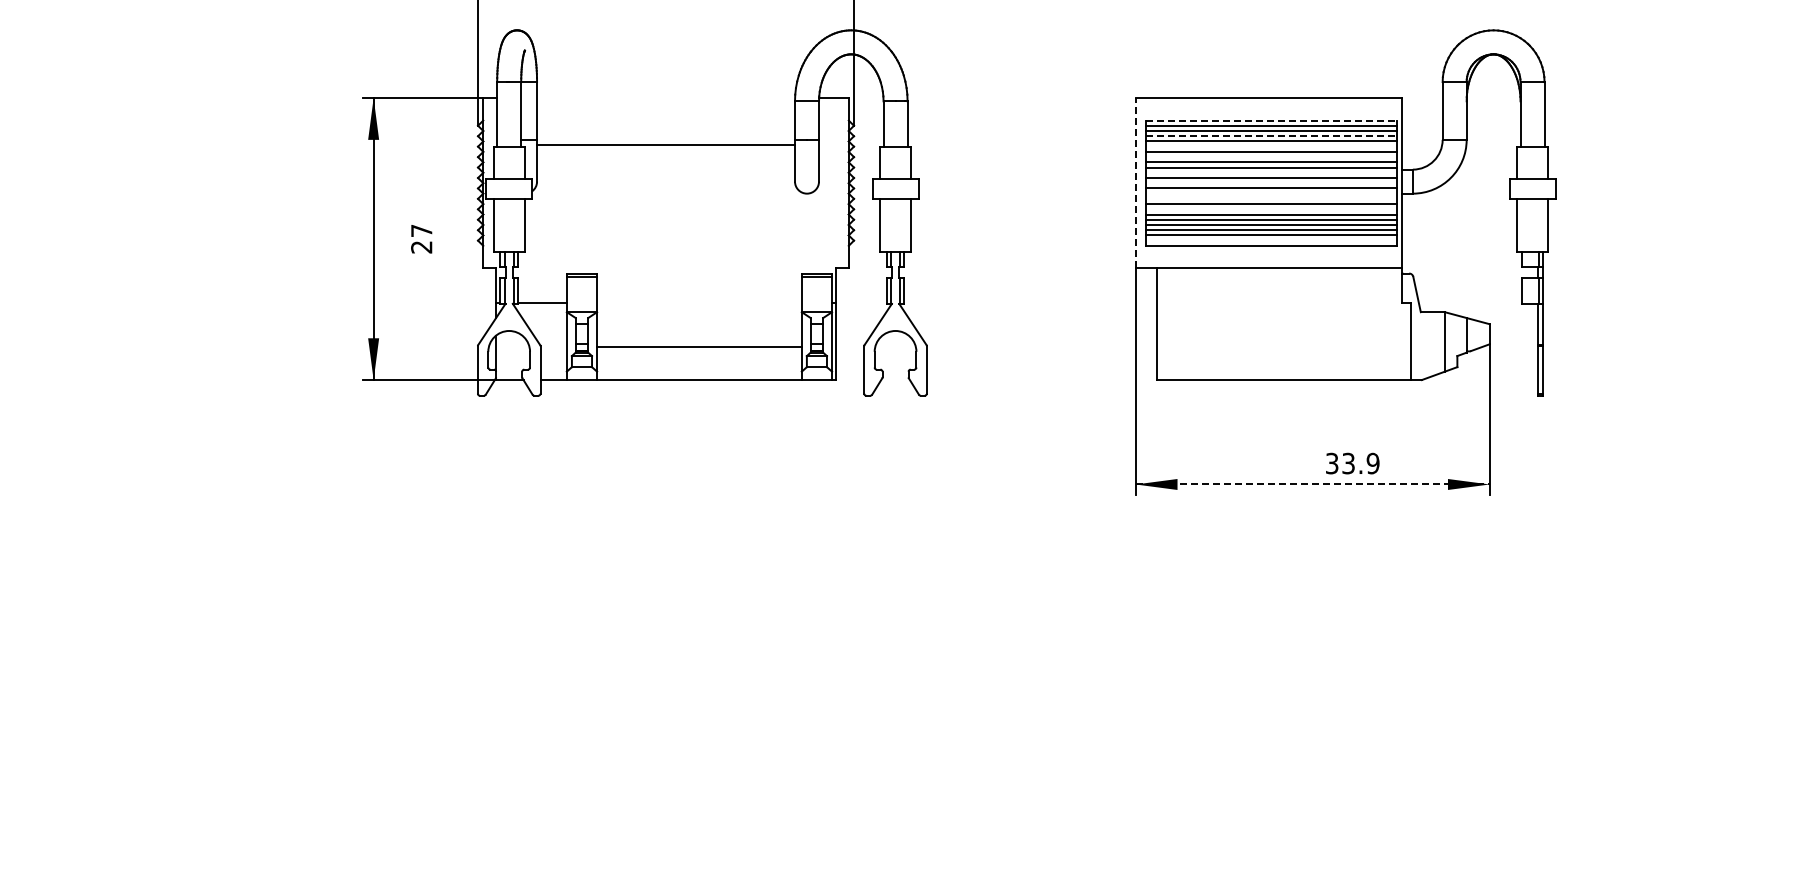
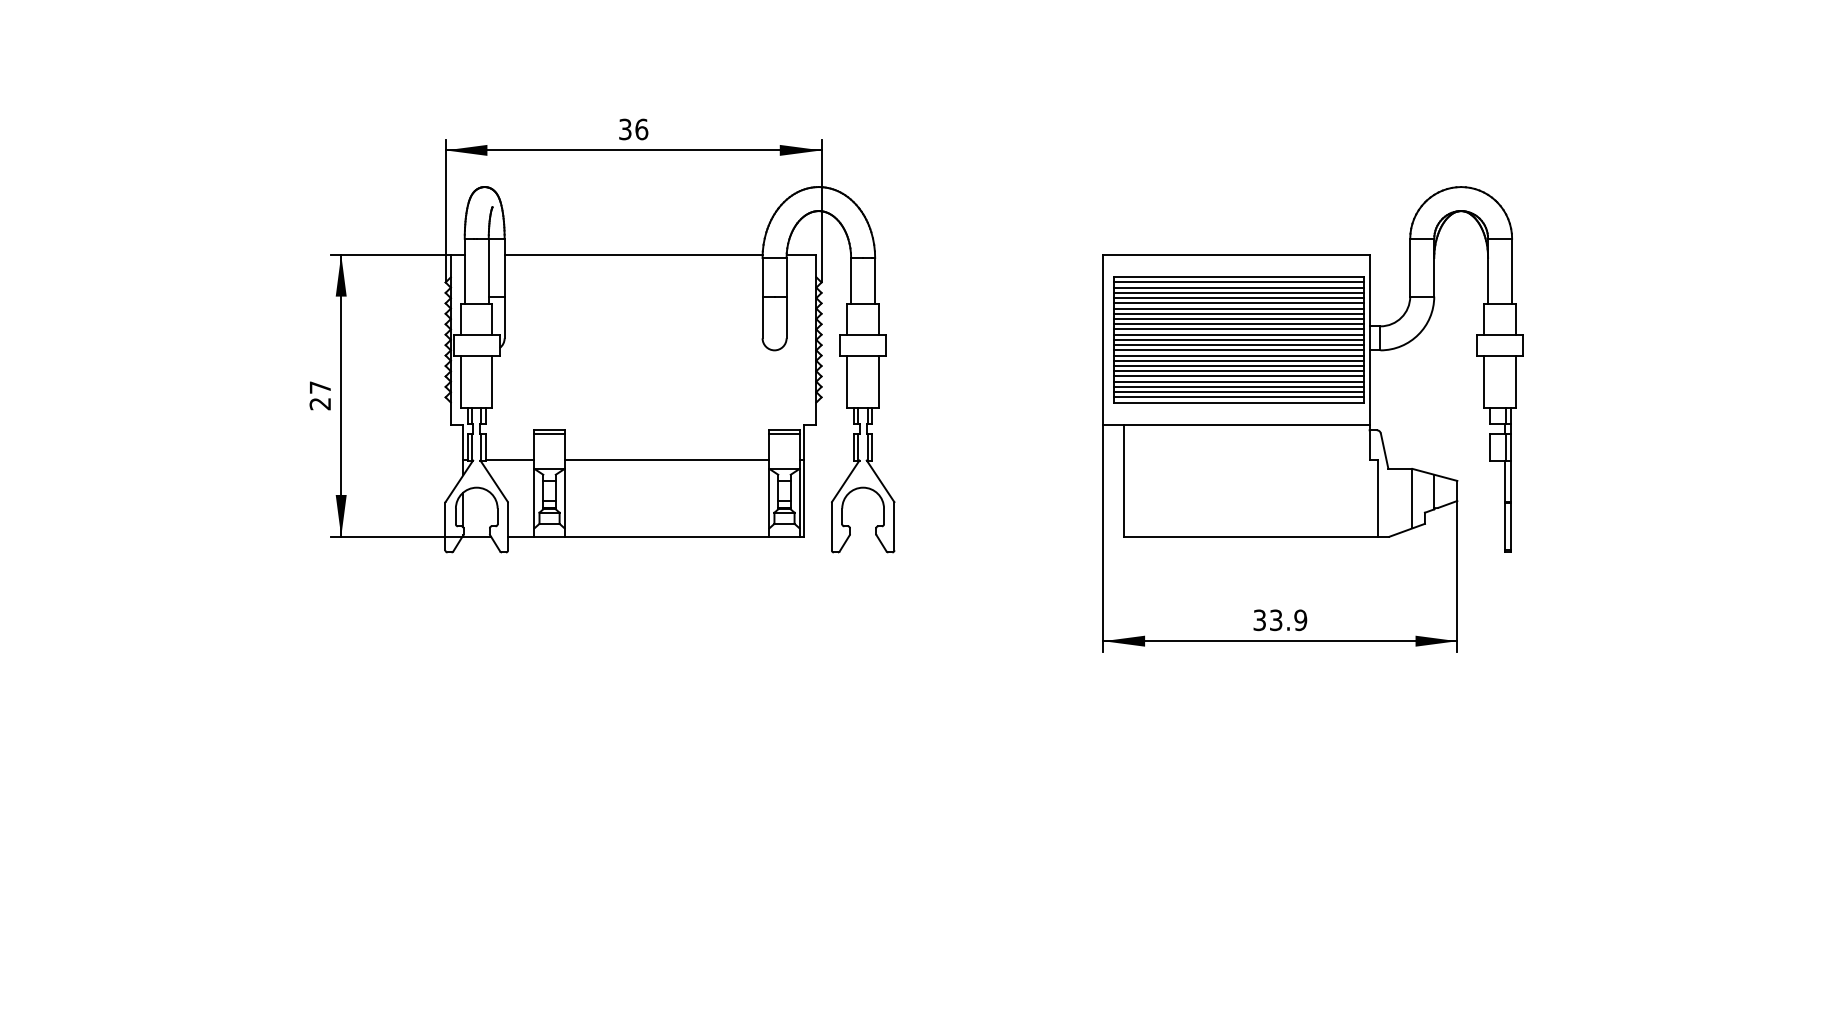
line: (1271, 120) -> (1239, 277), dashed -> solid
line: (1271, 135) -> (1239, 292), dashed -> solid
line: (665, 144) -> (633, 254), moved
line: (1270, 146) -> (1238, 303), added
line: (1270, 156) -> (1238, 313), added
line: (1270, 172) -> (1238, 329), added
line: (1135, 182) -> (1103, 339), dashed -> solid
line: (1270, 182) -> (1238, 339), added
line: (1270, 193) -> (1238, 350), added
line: (1270, 198) -> (1238, 355), added
line: (1270, 209) -> (1238, 366), added
text: (420, 238) -> (319, 395), moved
line: (1270, 240) -> (1238, 397), added
line: (698, 347) -> (666, 460), moved
text: (1352, 463) -> (1280, 620), moved
line: (1312, 484) -> (1280, 641), dashed -> solid

